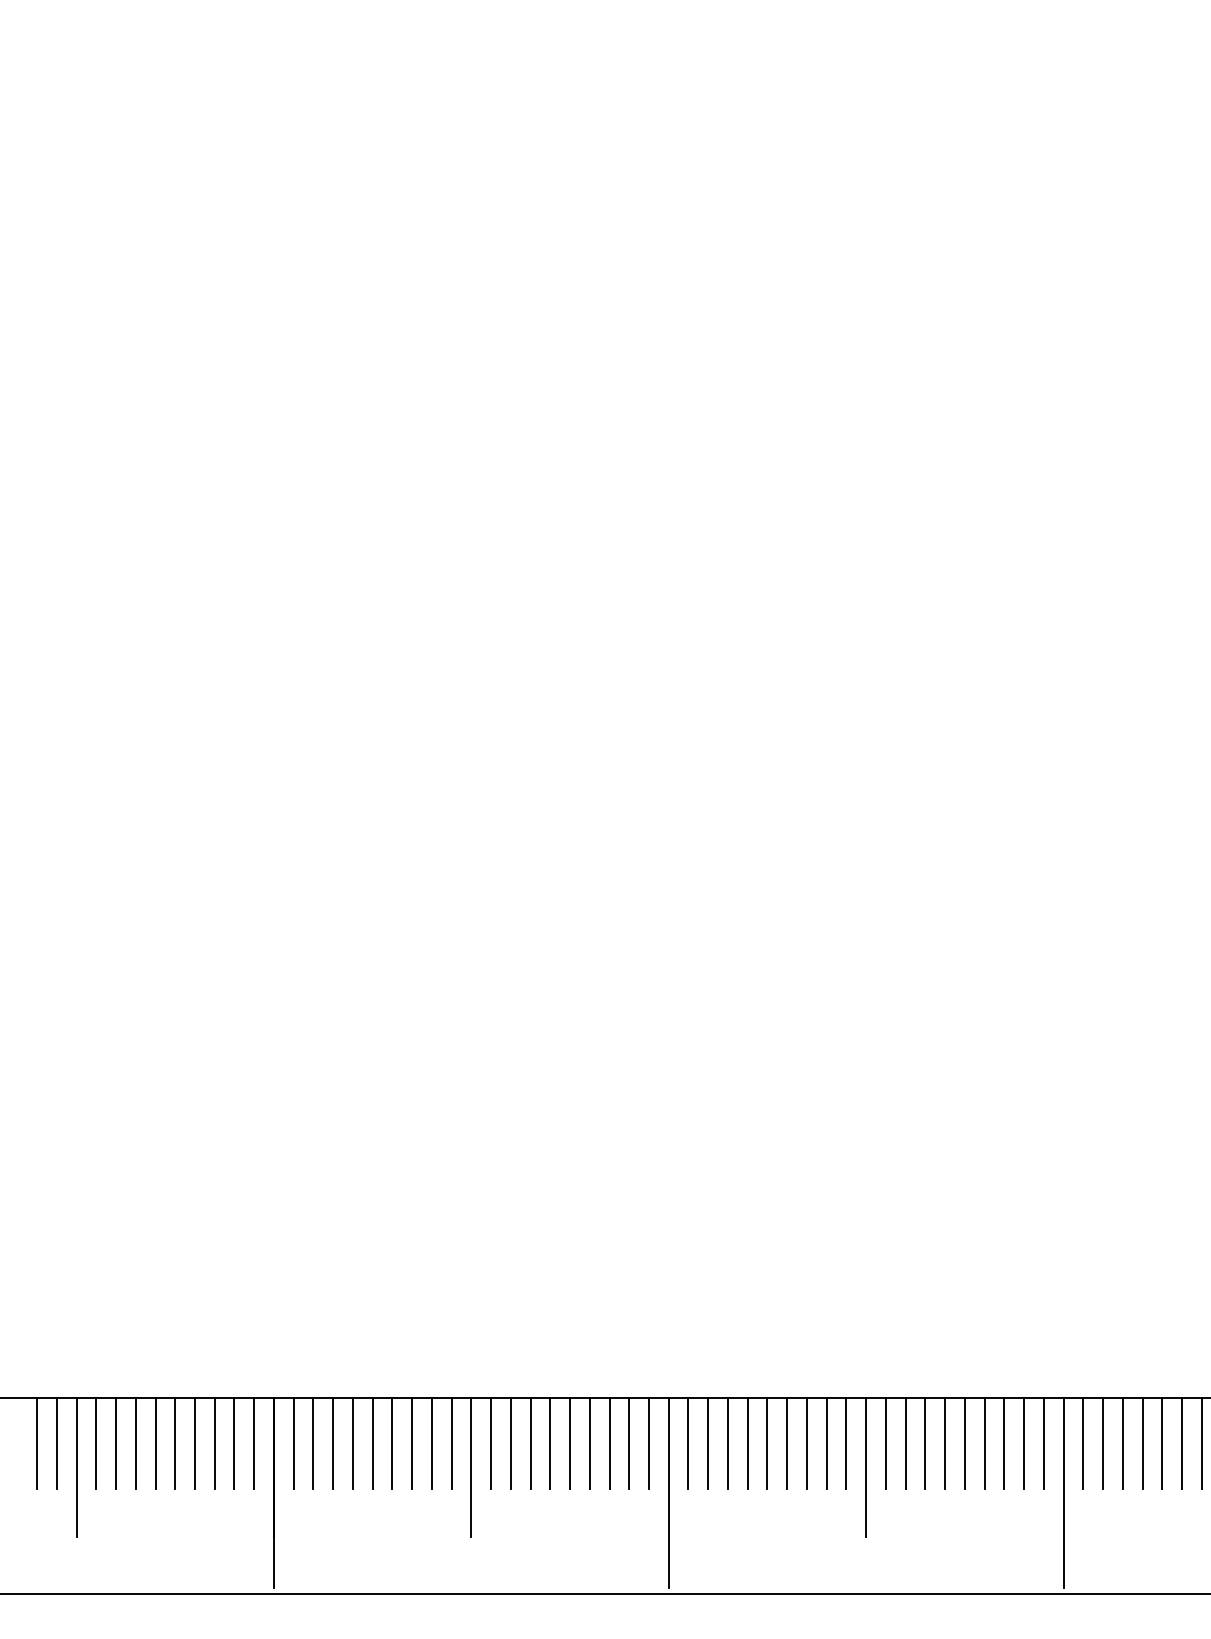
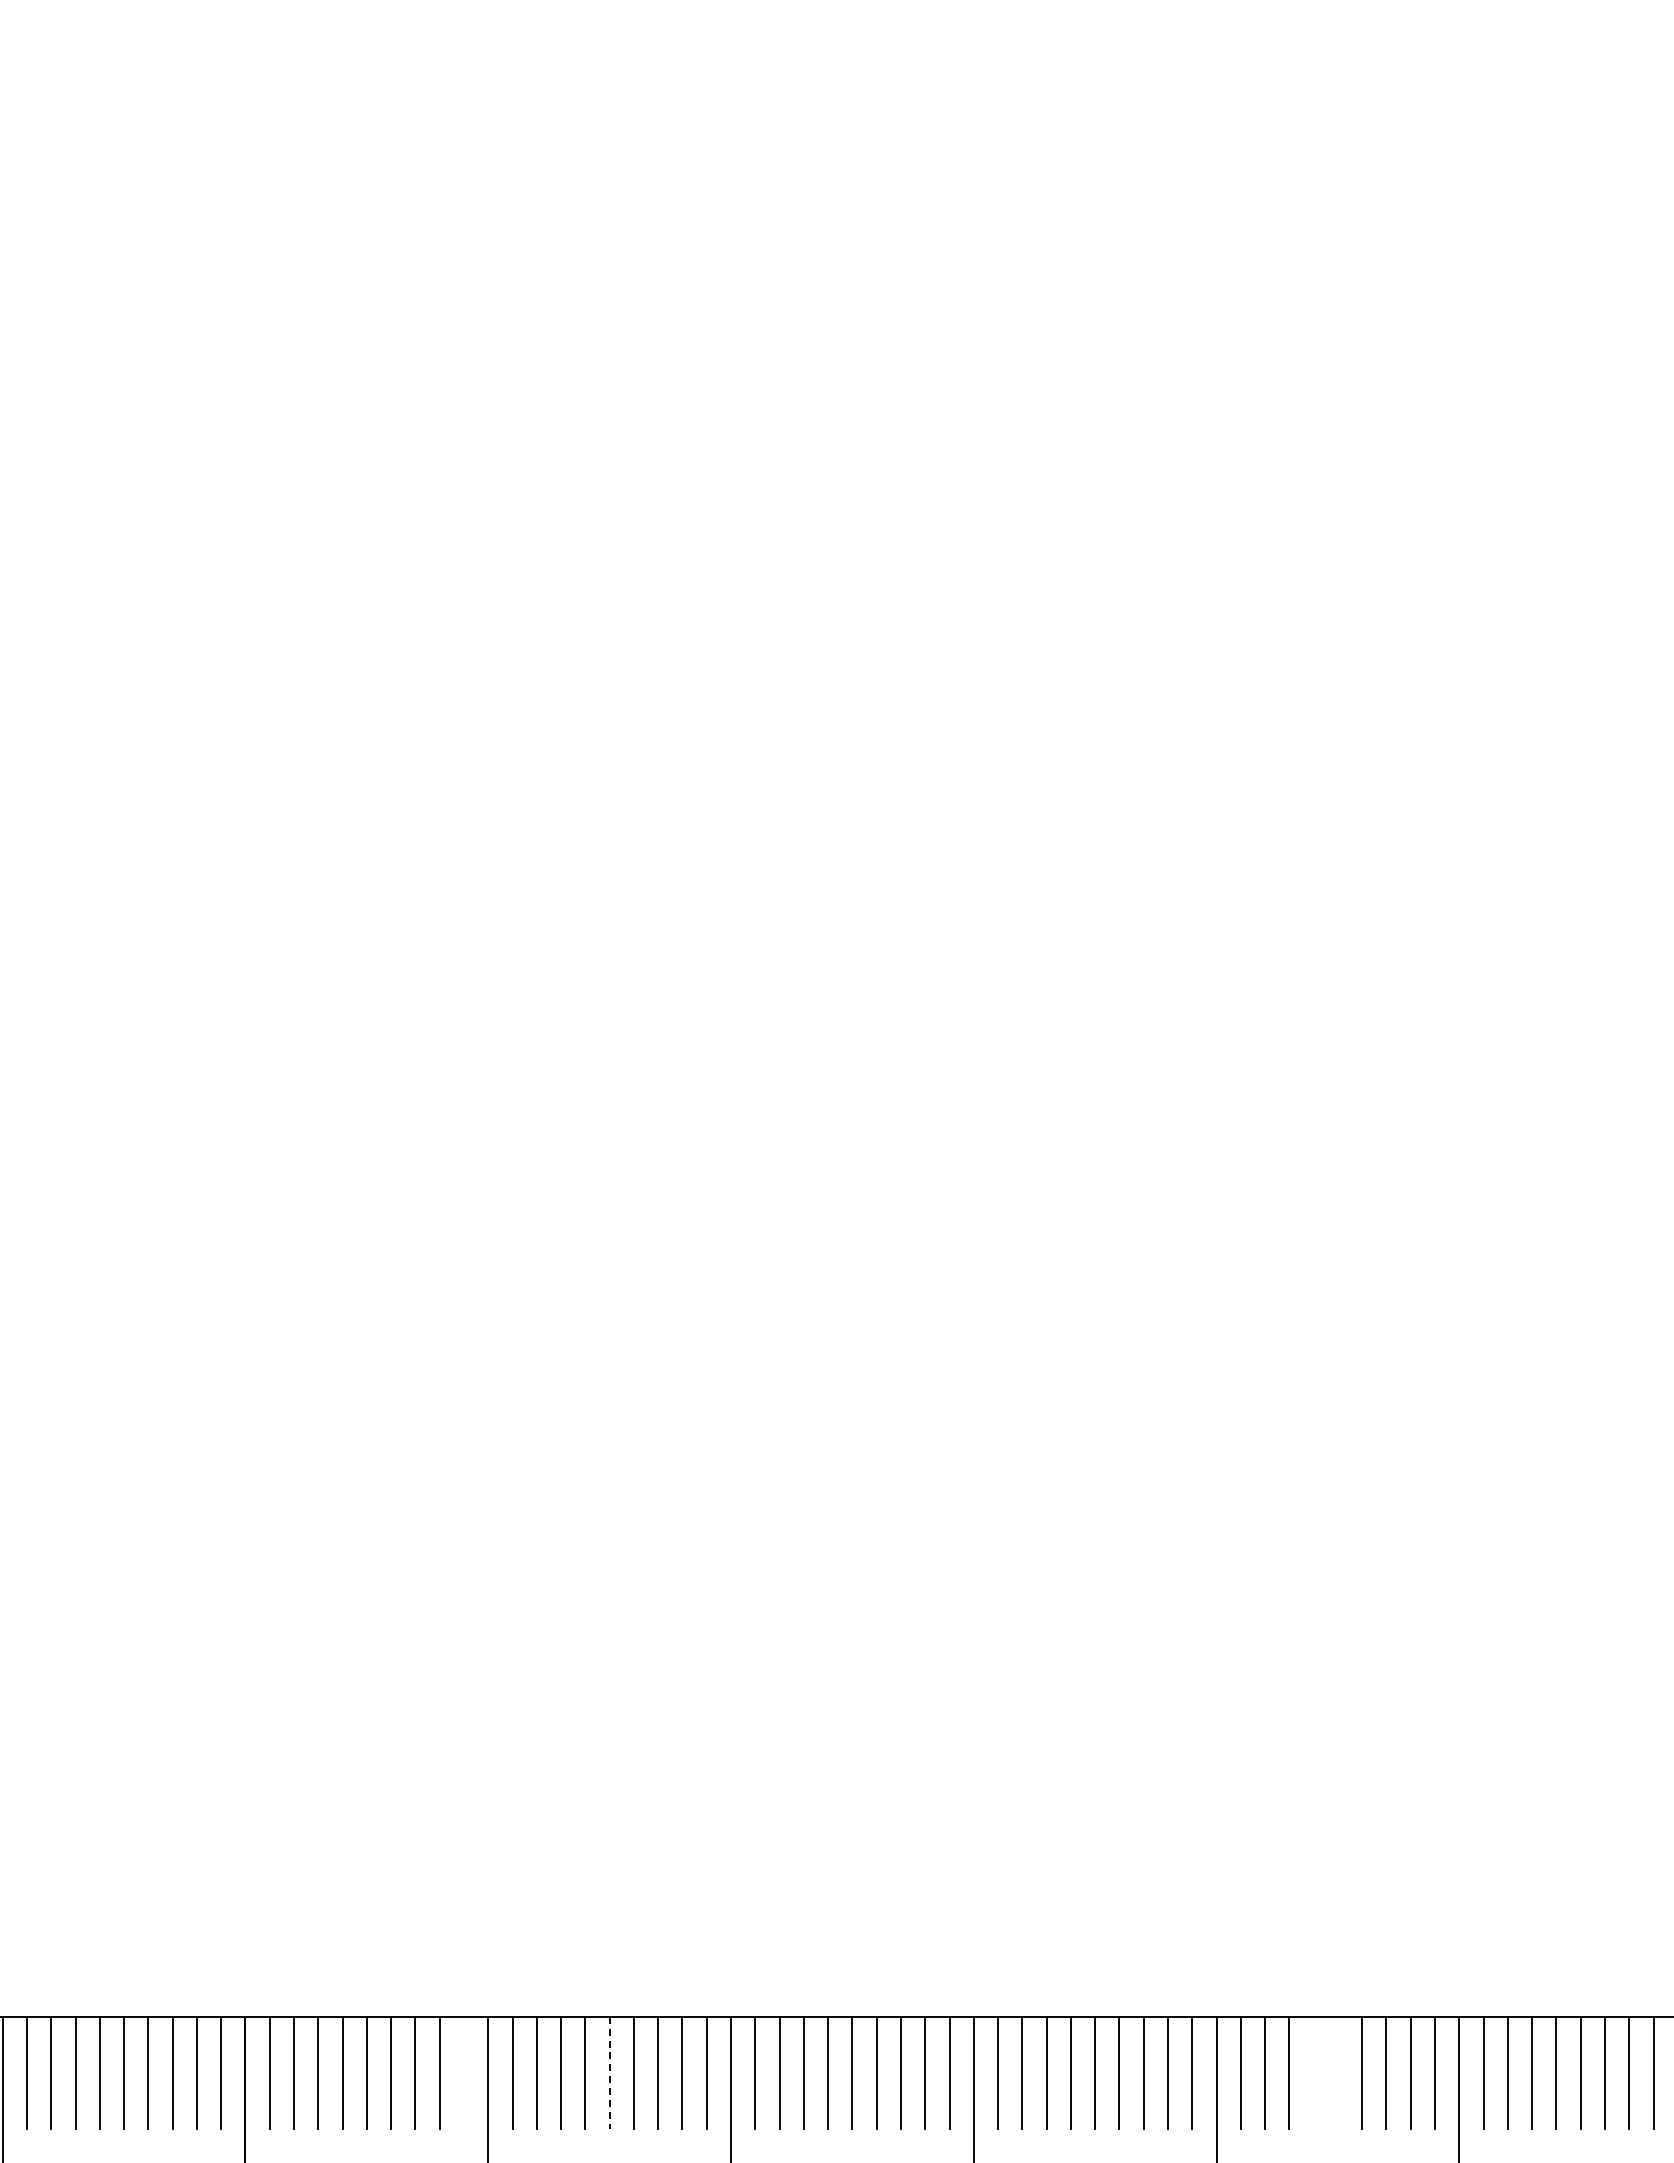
line: (451, 1442) -> (463, 2072), removed
line: (1142, 1442) -> (1313, 2072), removed
line: (1161, 1442) -> (1337, 2072), removed
line: (569, 1443) -> (609, 2073), solid -> dashed

